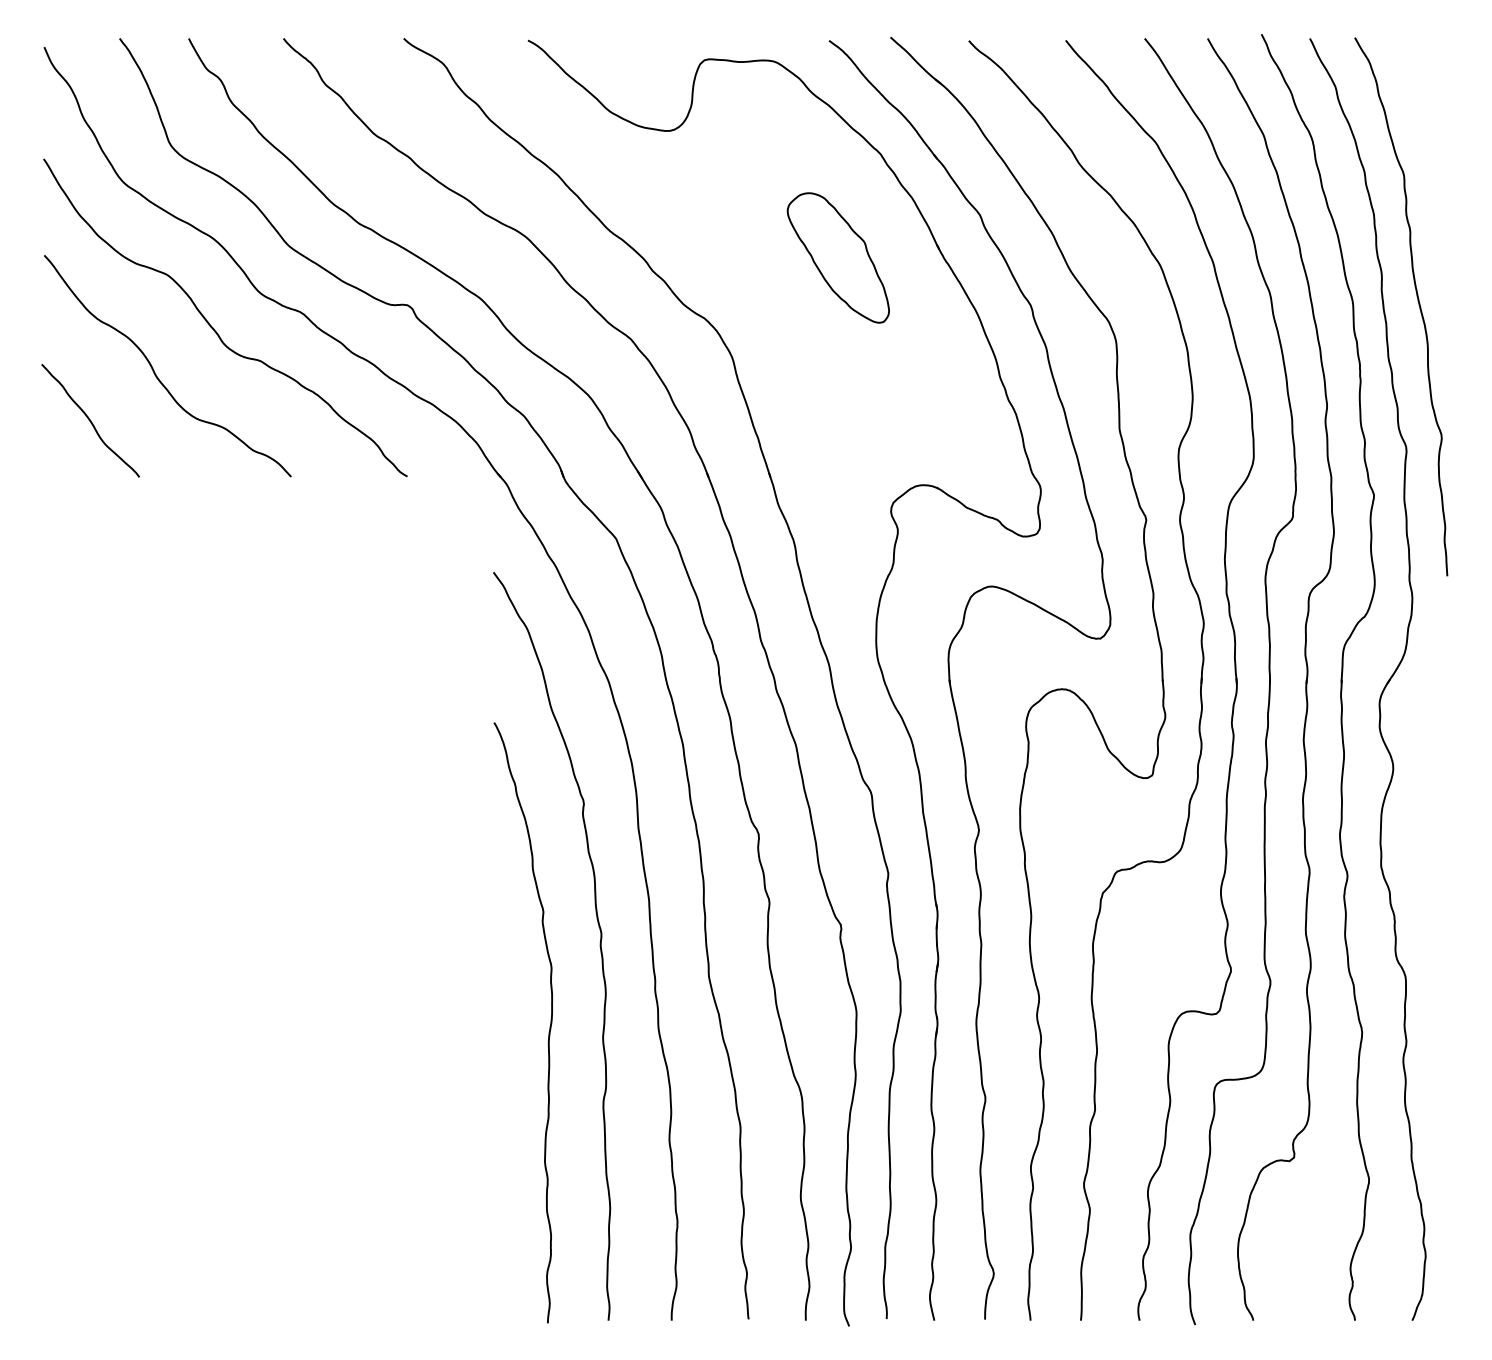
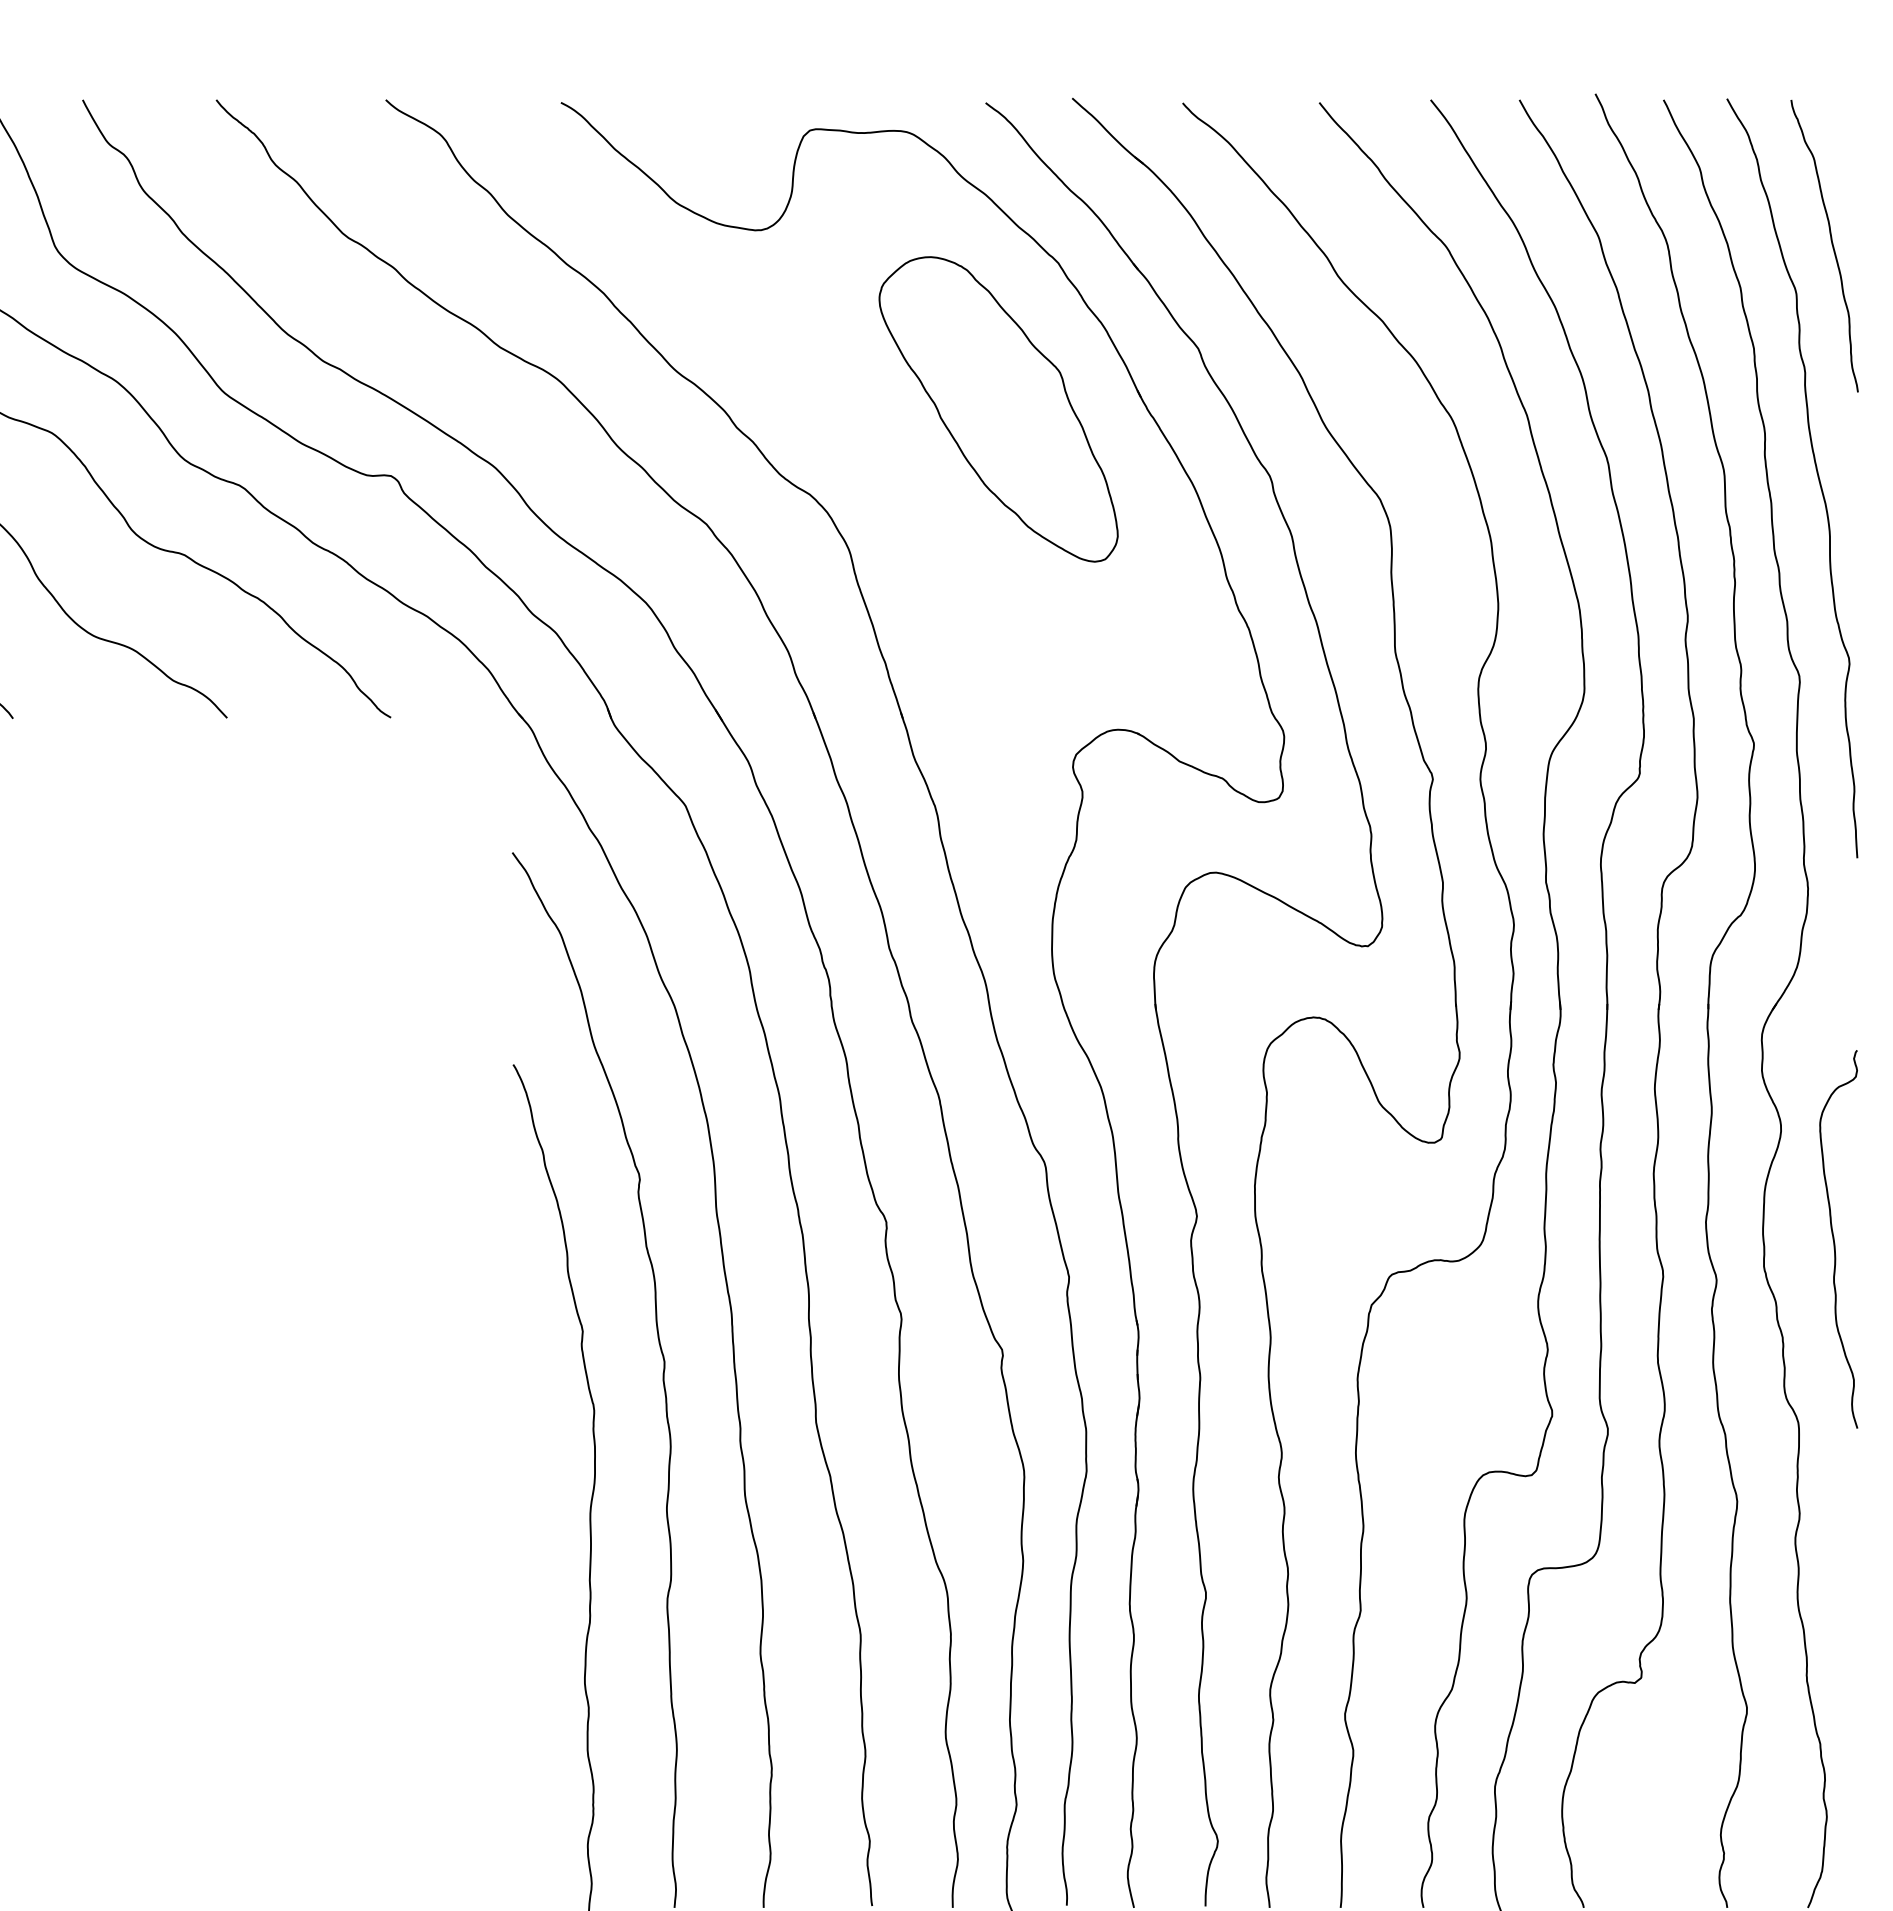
curve: (1428, 140) -> (1830, 243), added
part: (838, 257) -> (998, 408), size x1.67
curve: (1431, 846) -> (1835, 1239), added

